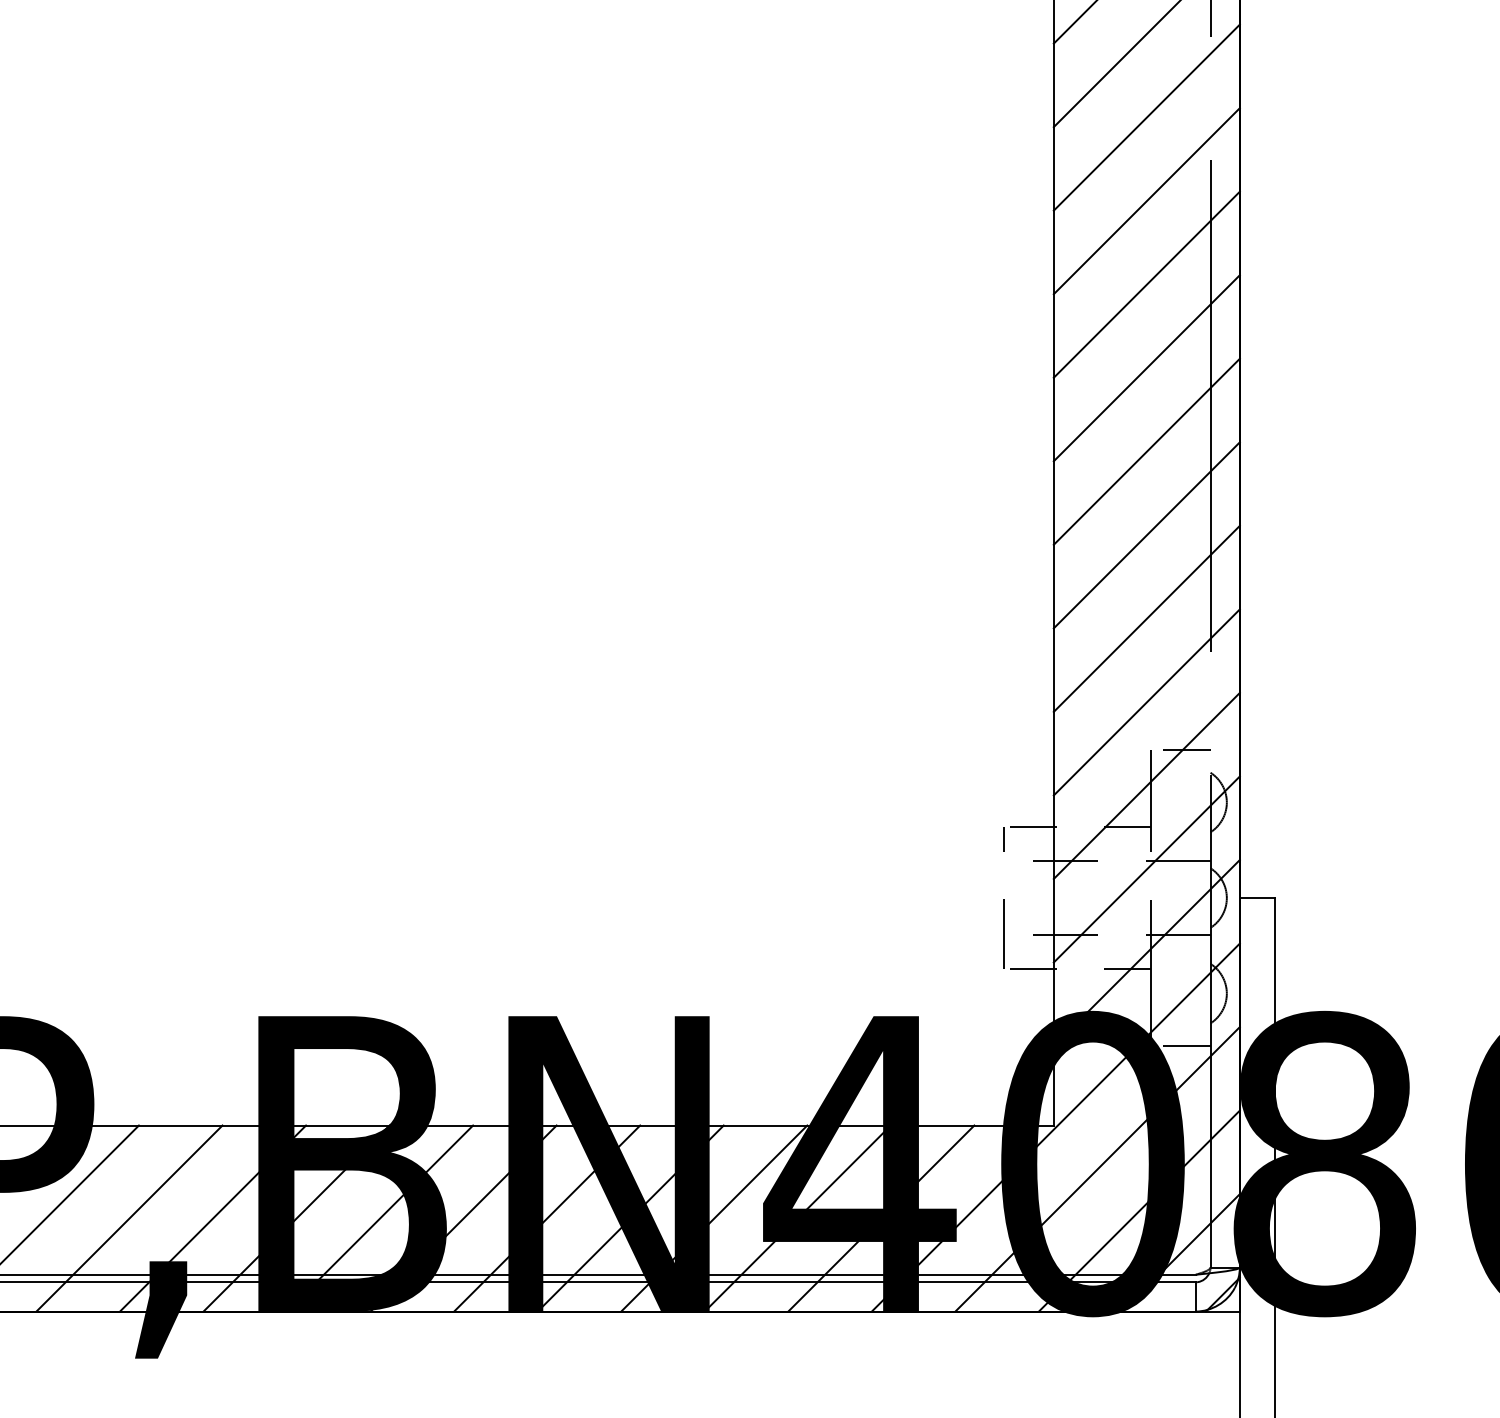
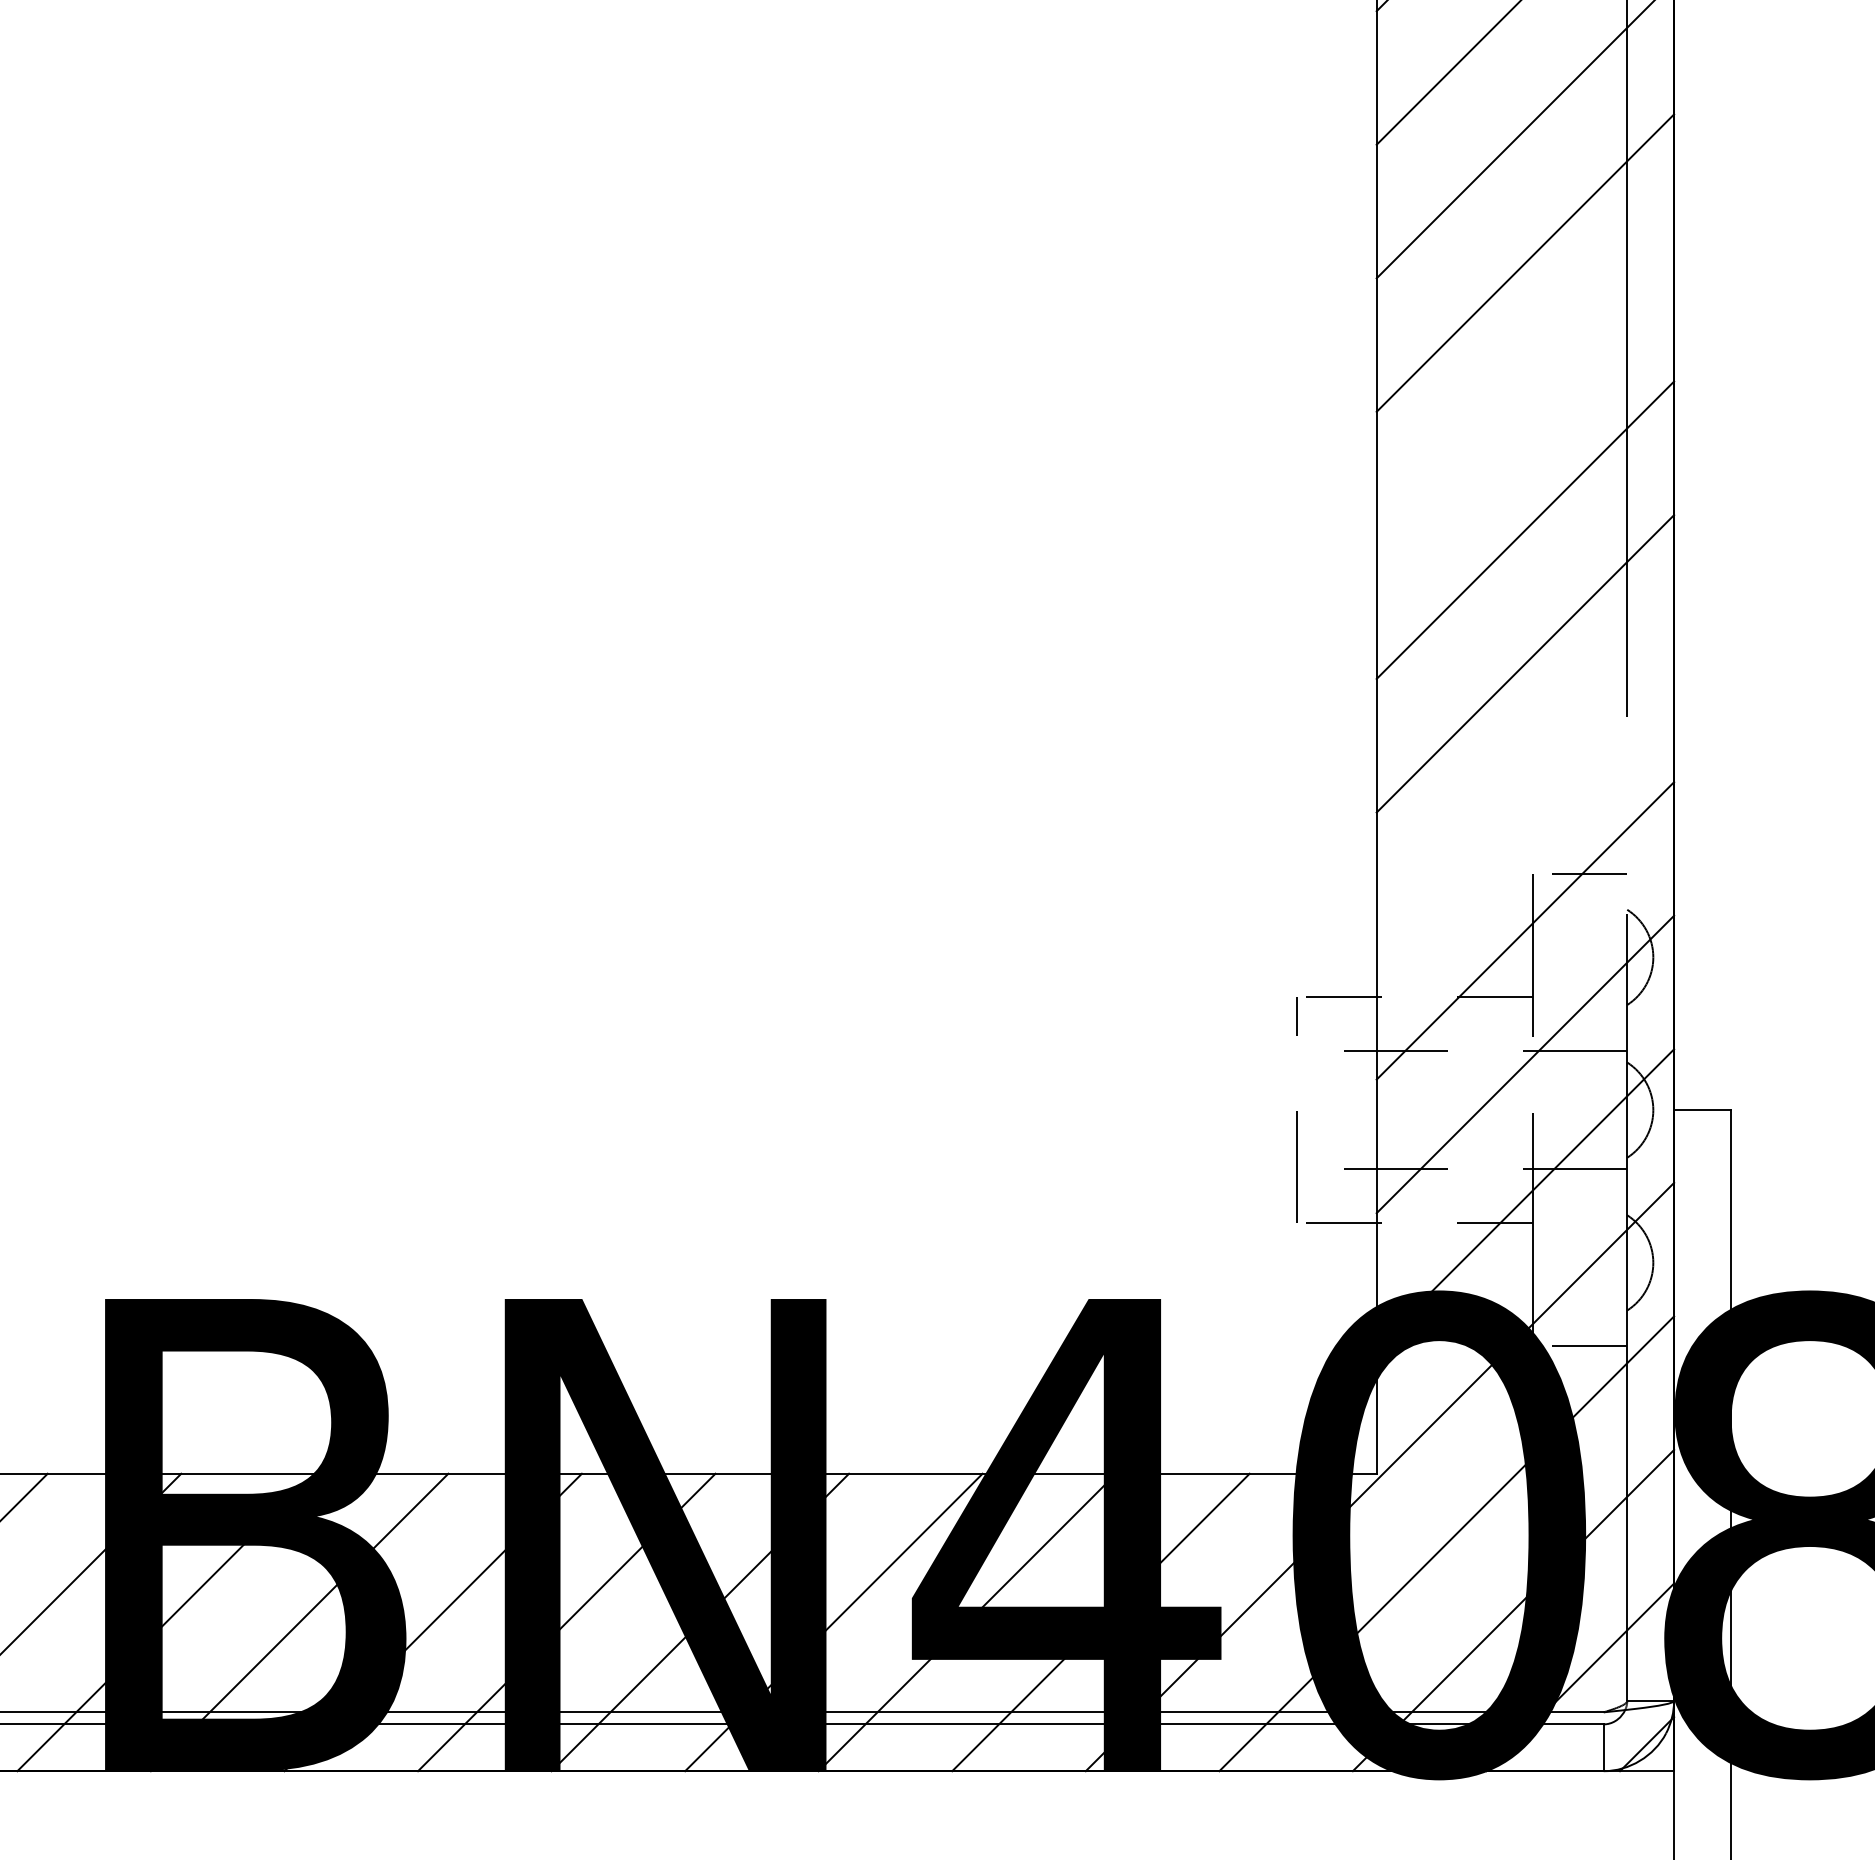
line: (1146, 451) -> (1524, 396), removed
line: (1146, 702) -> (1524, 797), removed

